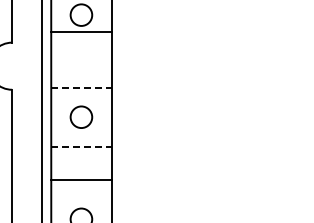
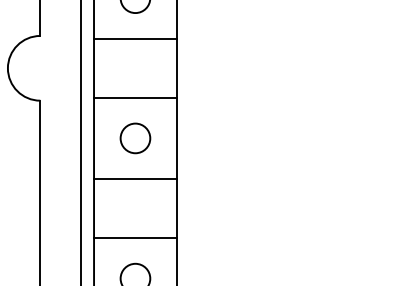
line: (81, 31) -> (135, 38), moved
line: (82, 87) -> (136, 97), dashed -> solid
line: (82, 146) -> (136, 178), dashed -> solid
line: (81, 179) -> (135, 237), moved

